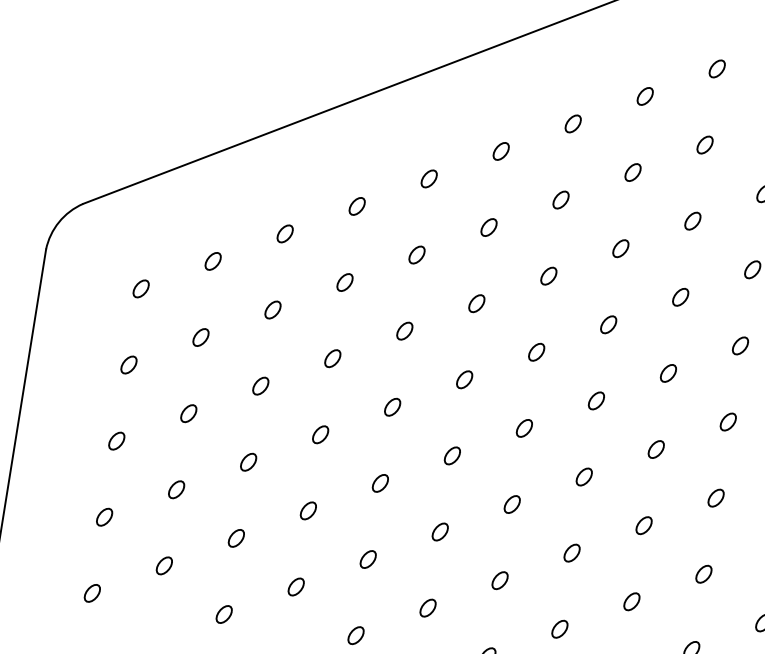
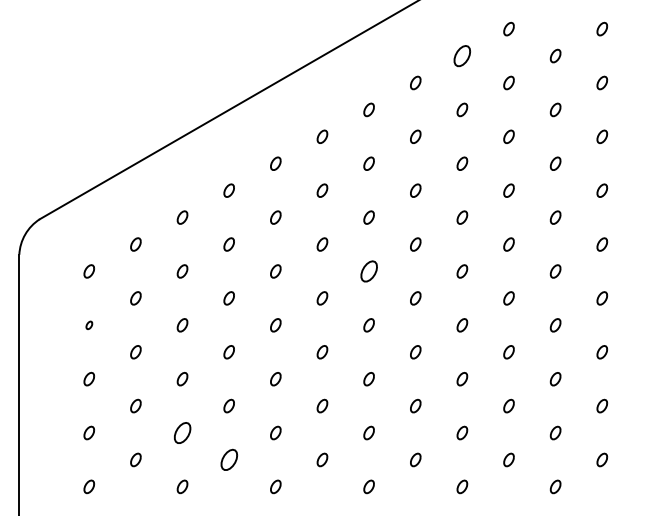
part: (717, 68) -> (462, 55), size x1.6
part: (535, 352) -> (368, 271), size x1.6
part: (129, 365) -> (89, 325), size x0.6
part: (236, 537) -> (182, 432), size x1.6
part: (295, 586) -> (228, 459), size x1.6

